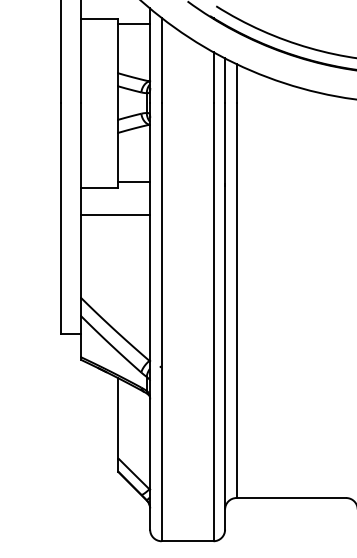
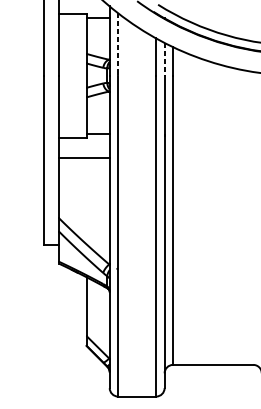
line: (161, 60) -> (118, 44), solid -> dashed
line: (225, 81) -> (164, 59), solid -> dashed

